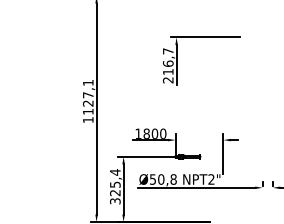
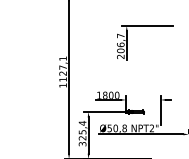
text: (168, 71) -> (120, 50), 216,7 -> 206,7

